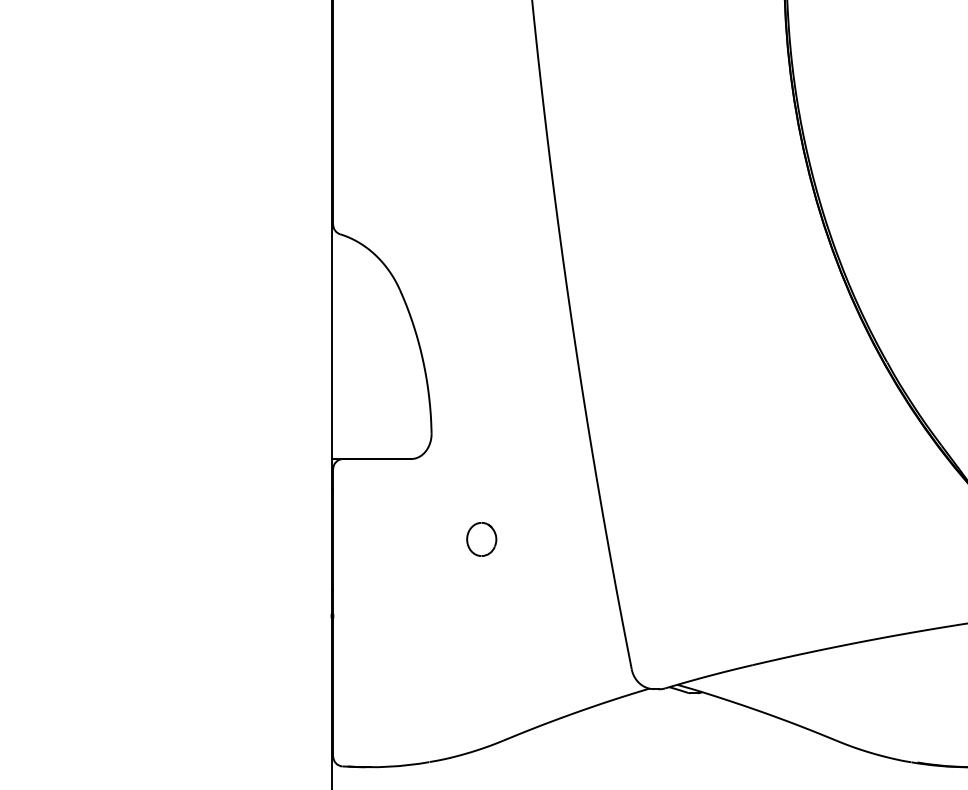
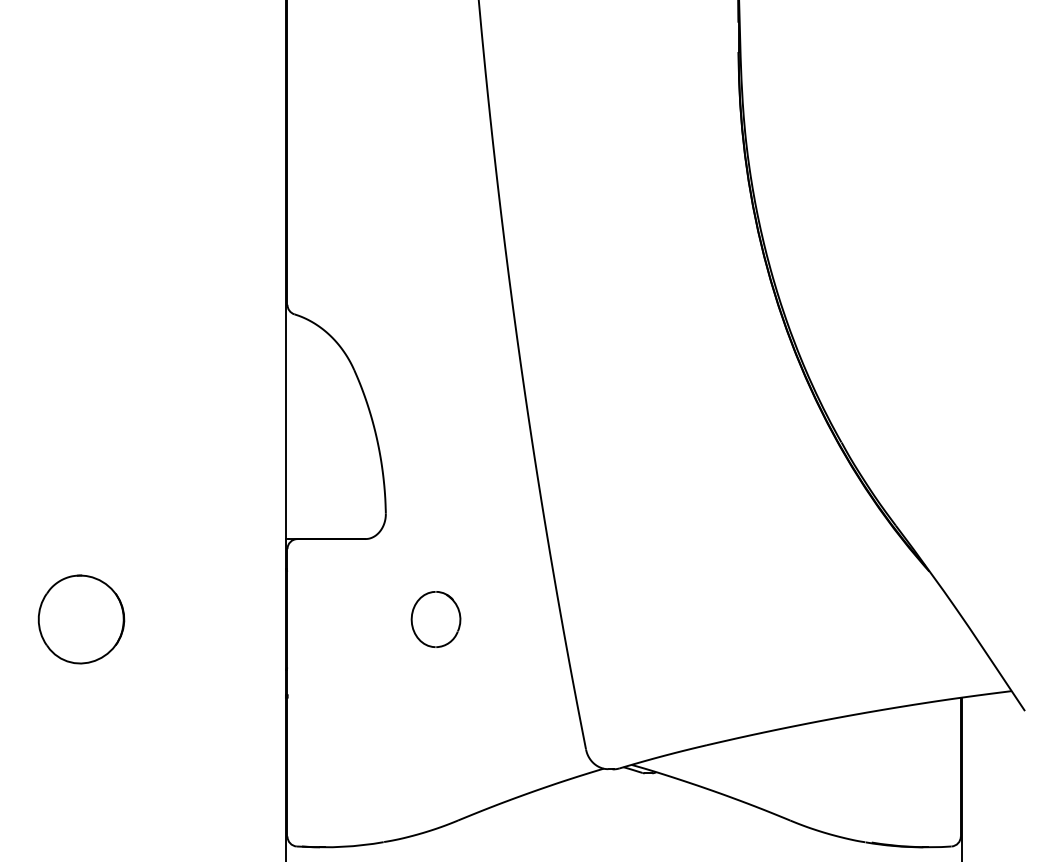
part: (127, 539) -> (81, 619), added
part: (481, 539) -> (435, 619), size x1.67

